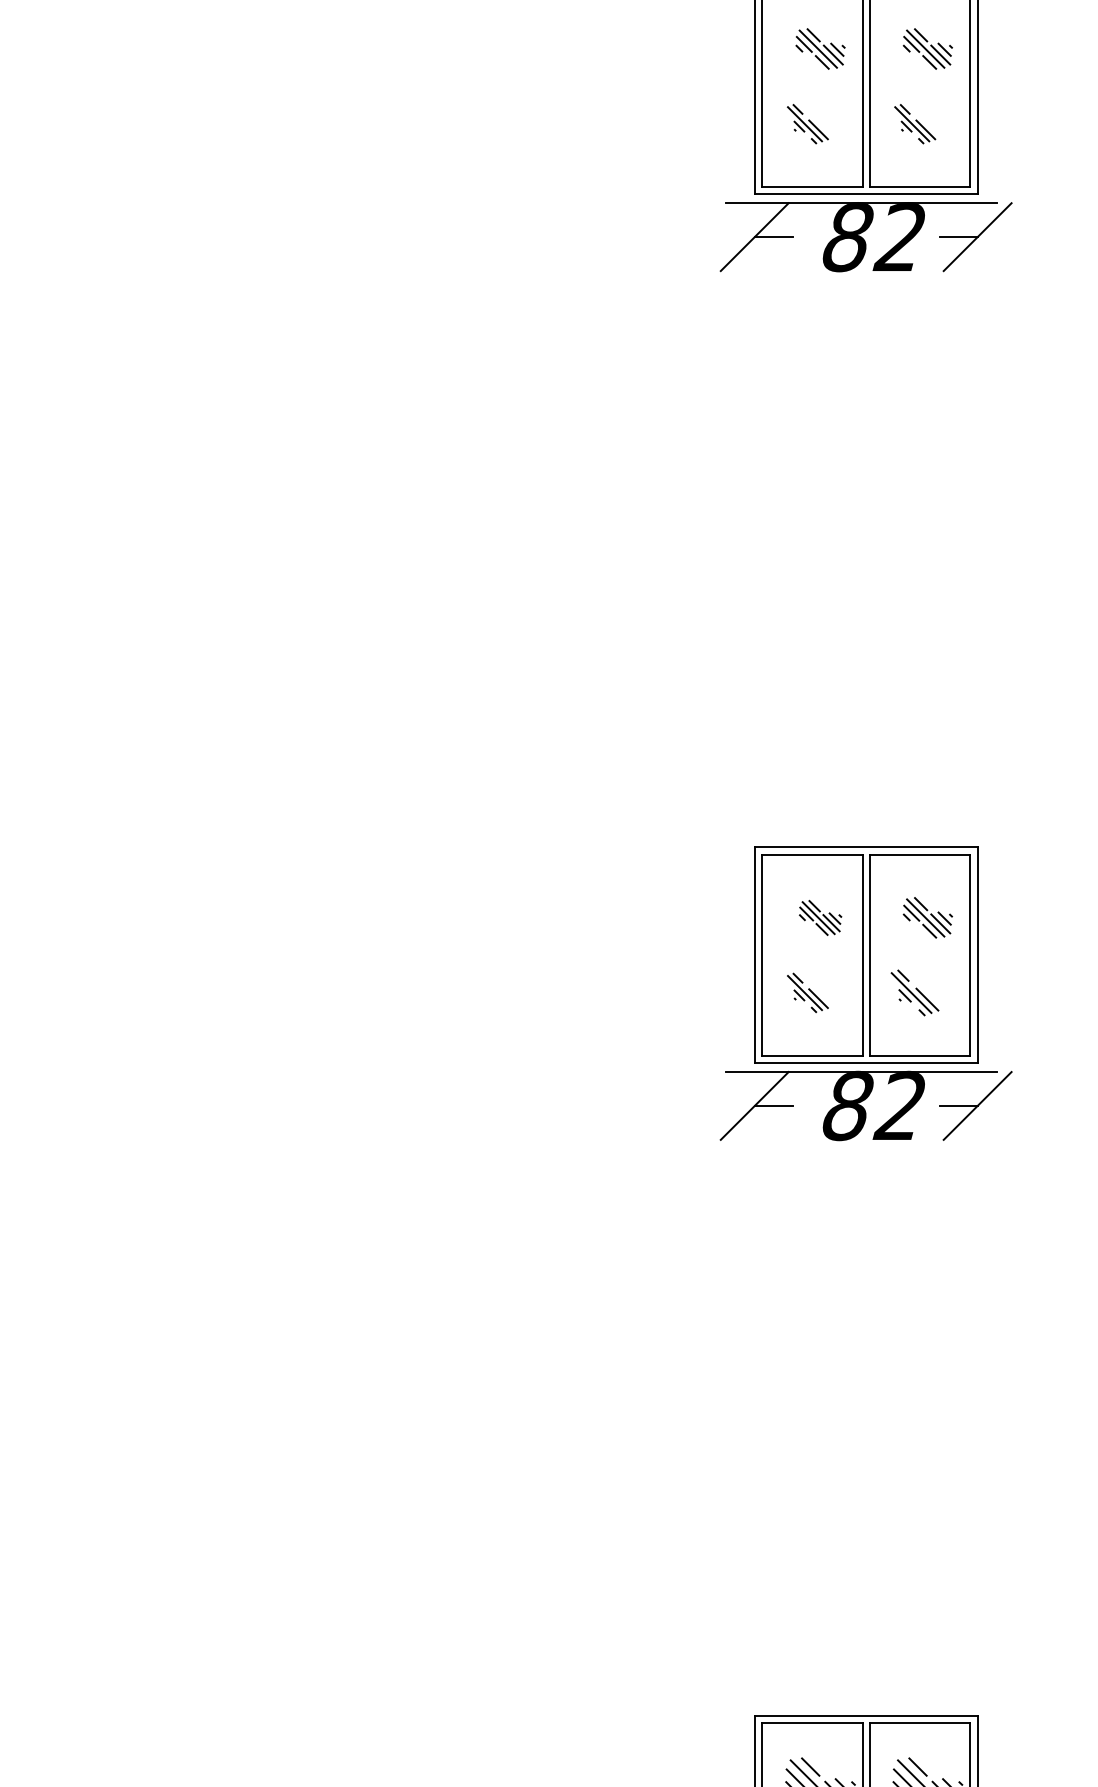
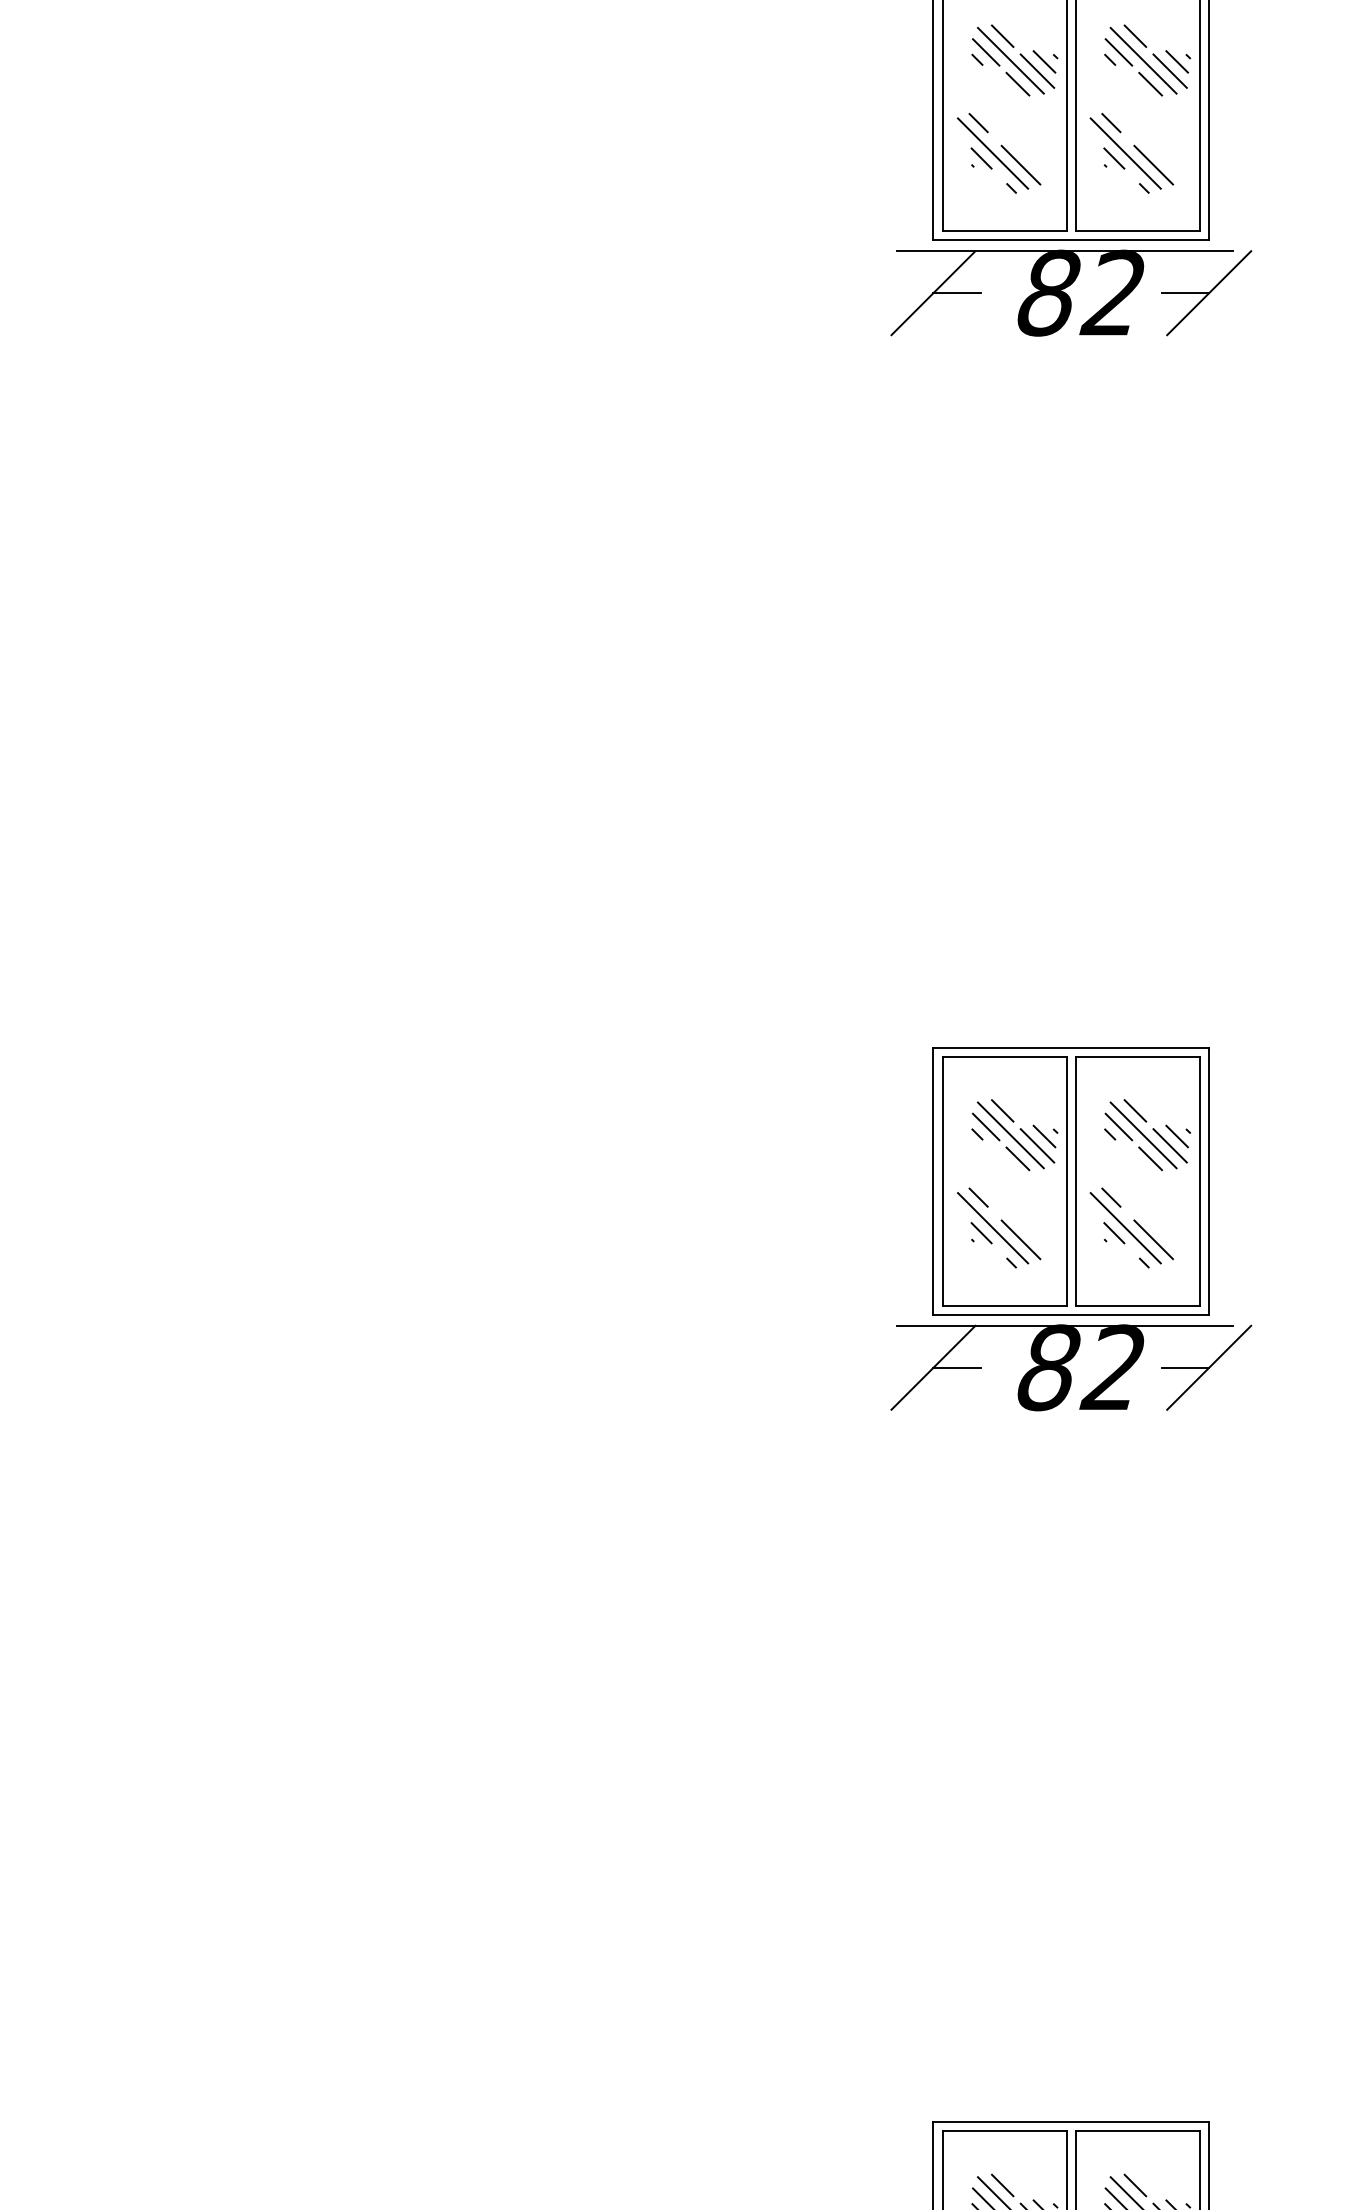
part: (820, 49) -> (1014, 60), size x1.43
part: (927, 49) -> (1147, 60), size x1.43
part: (808, 124) -> (999, 153), size x1.67
part: (914, 124) -> (1131, 153), size x1.67
part: (927, 917) -> (1147, 1134), size x1.43
part: (820, 918) -> (1014, 1135), size x1.67
part: (808, 992) -> (999, 1227), size x1.67
part: (914, 992) -> (1131, 1227), size x1.43

